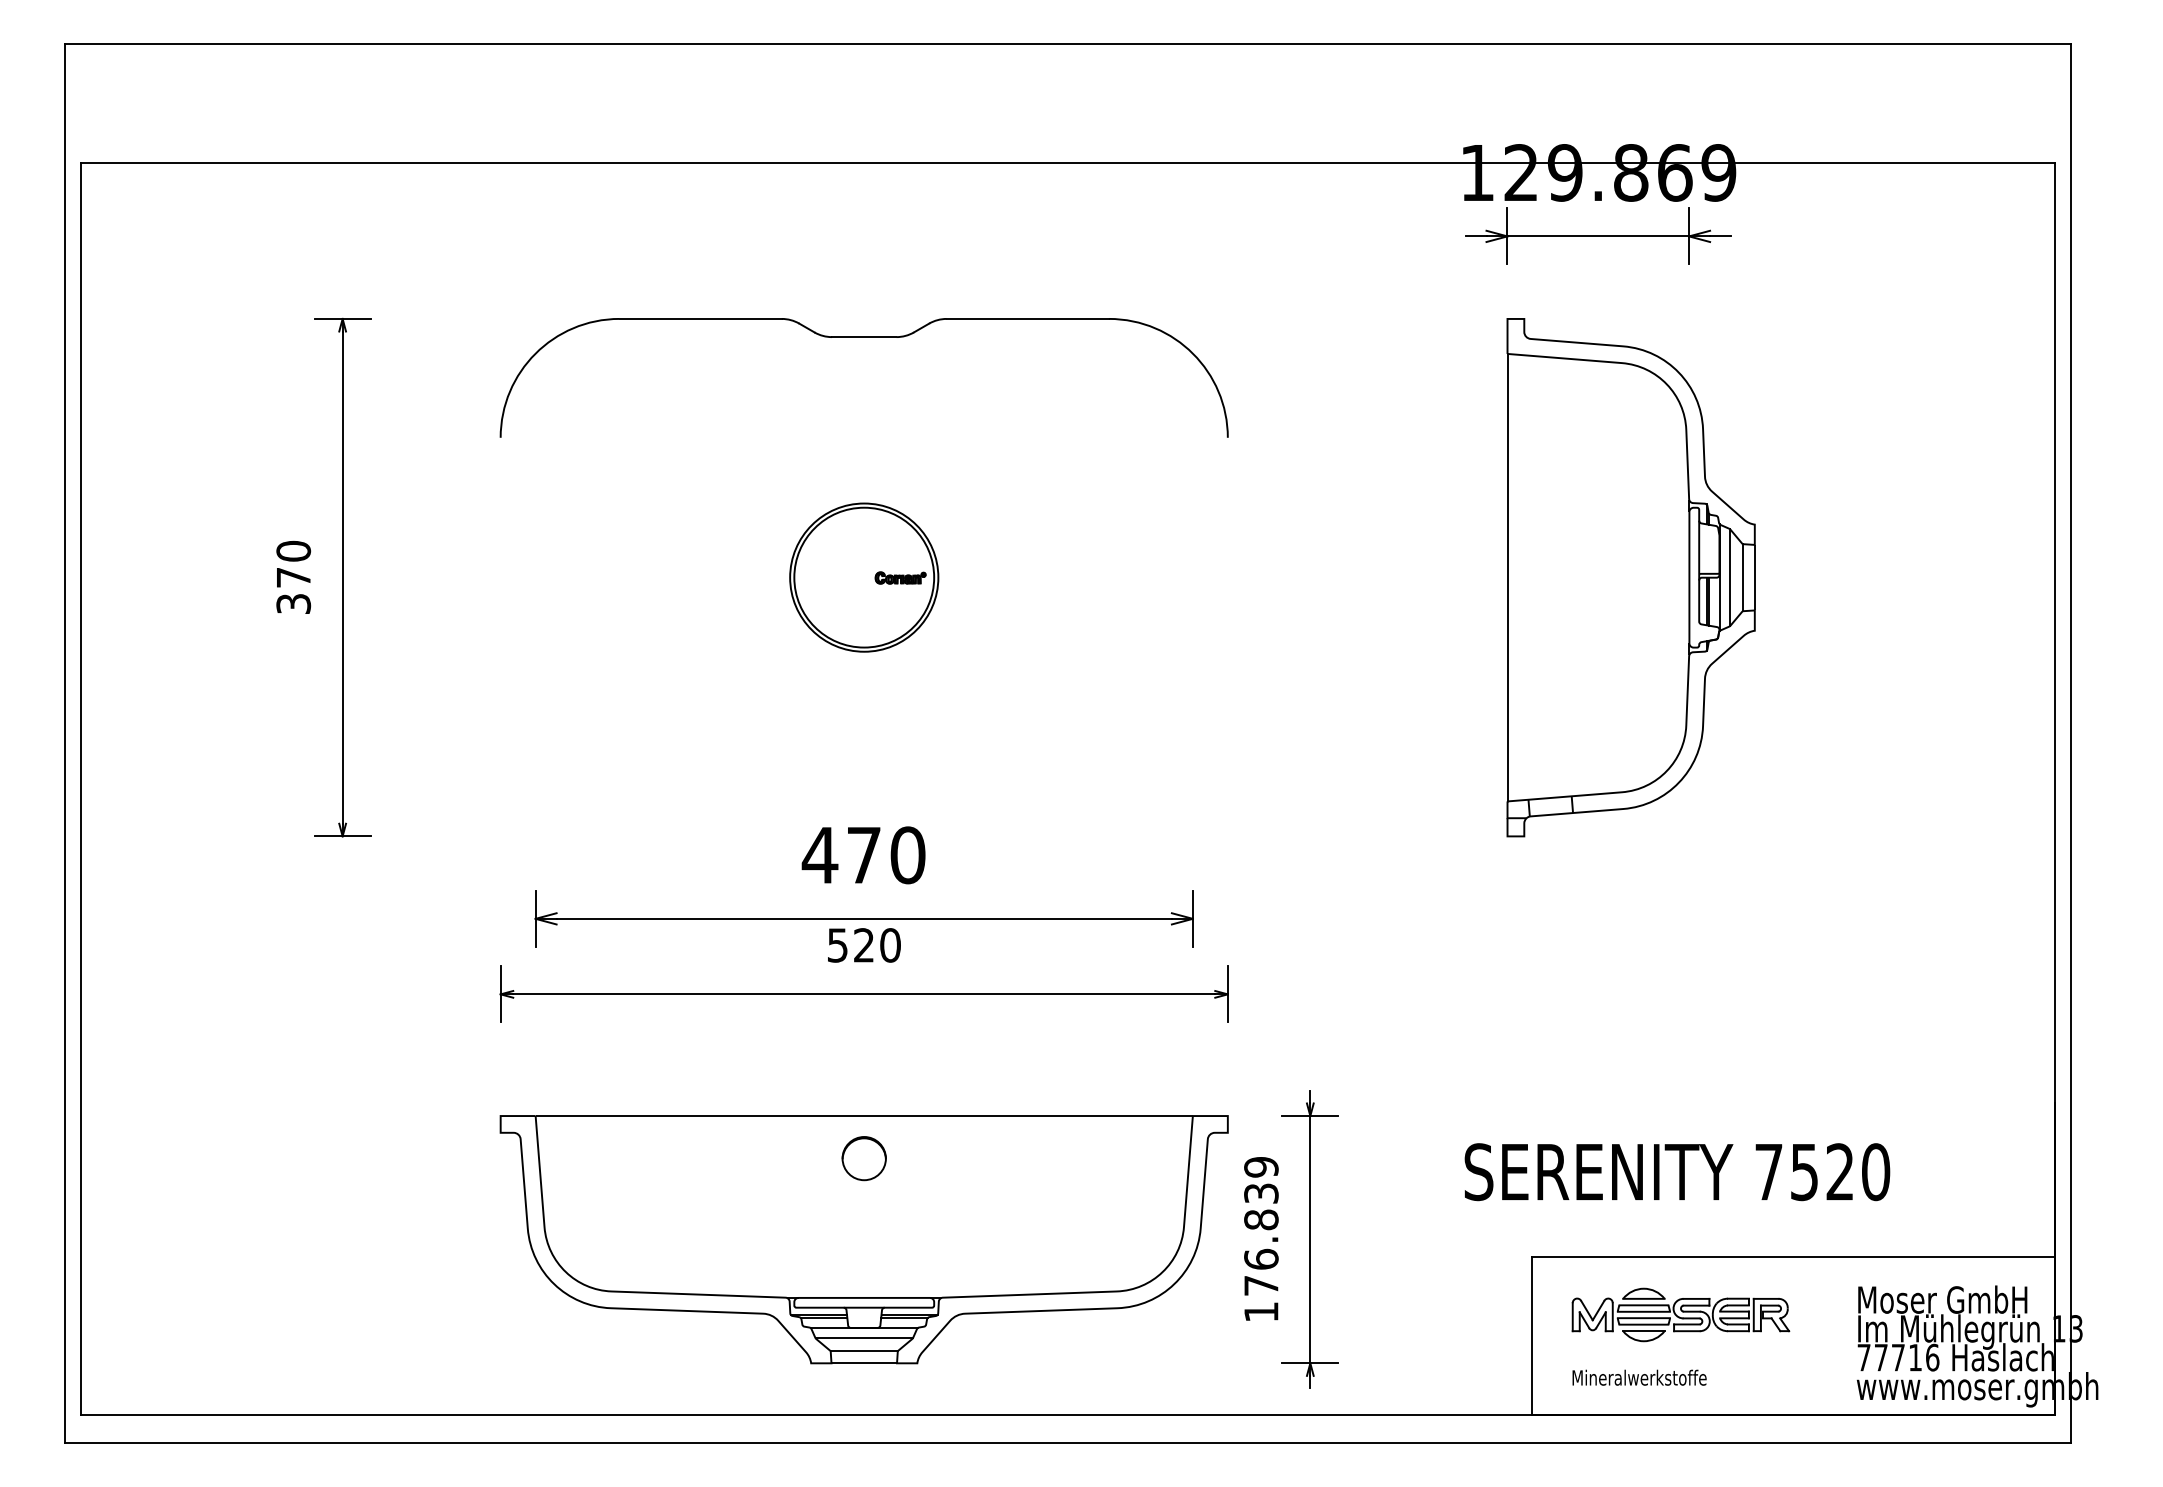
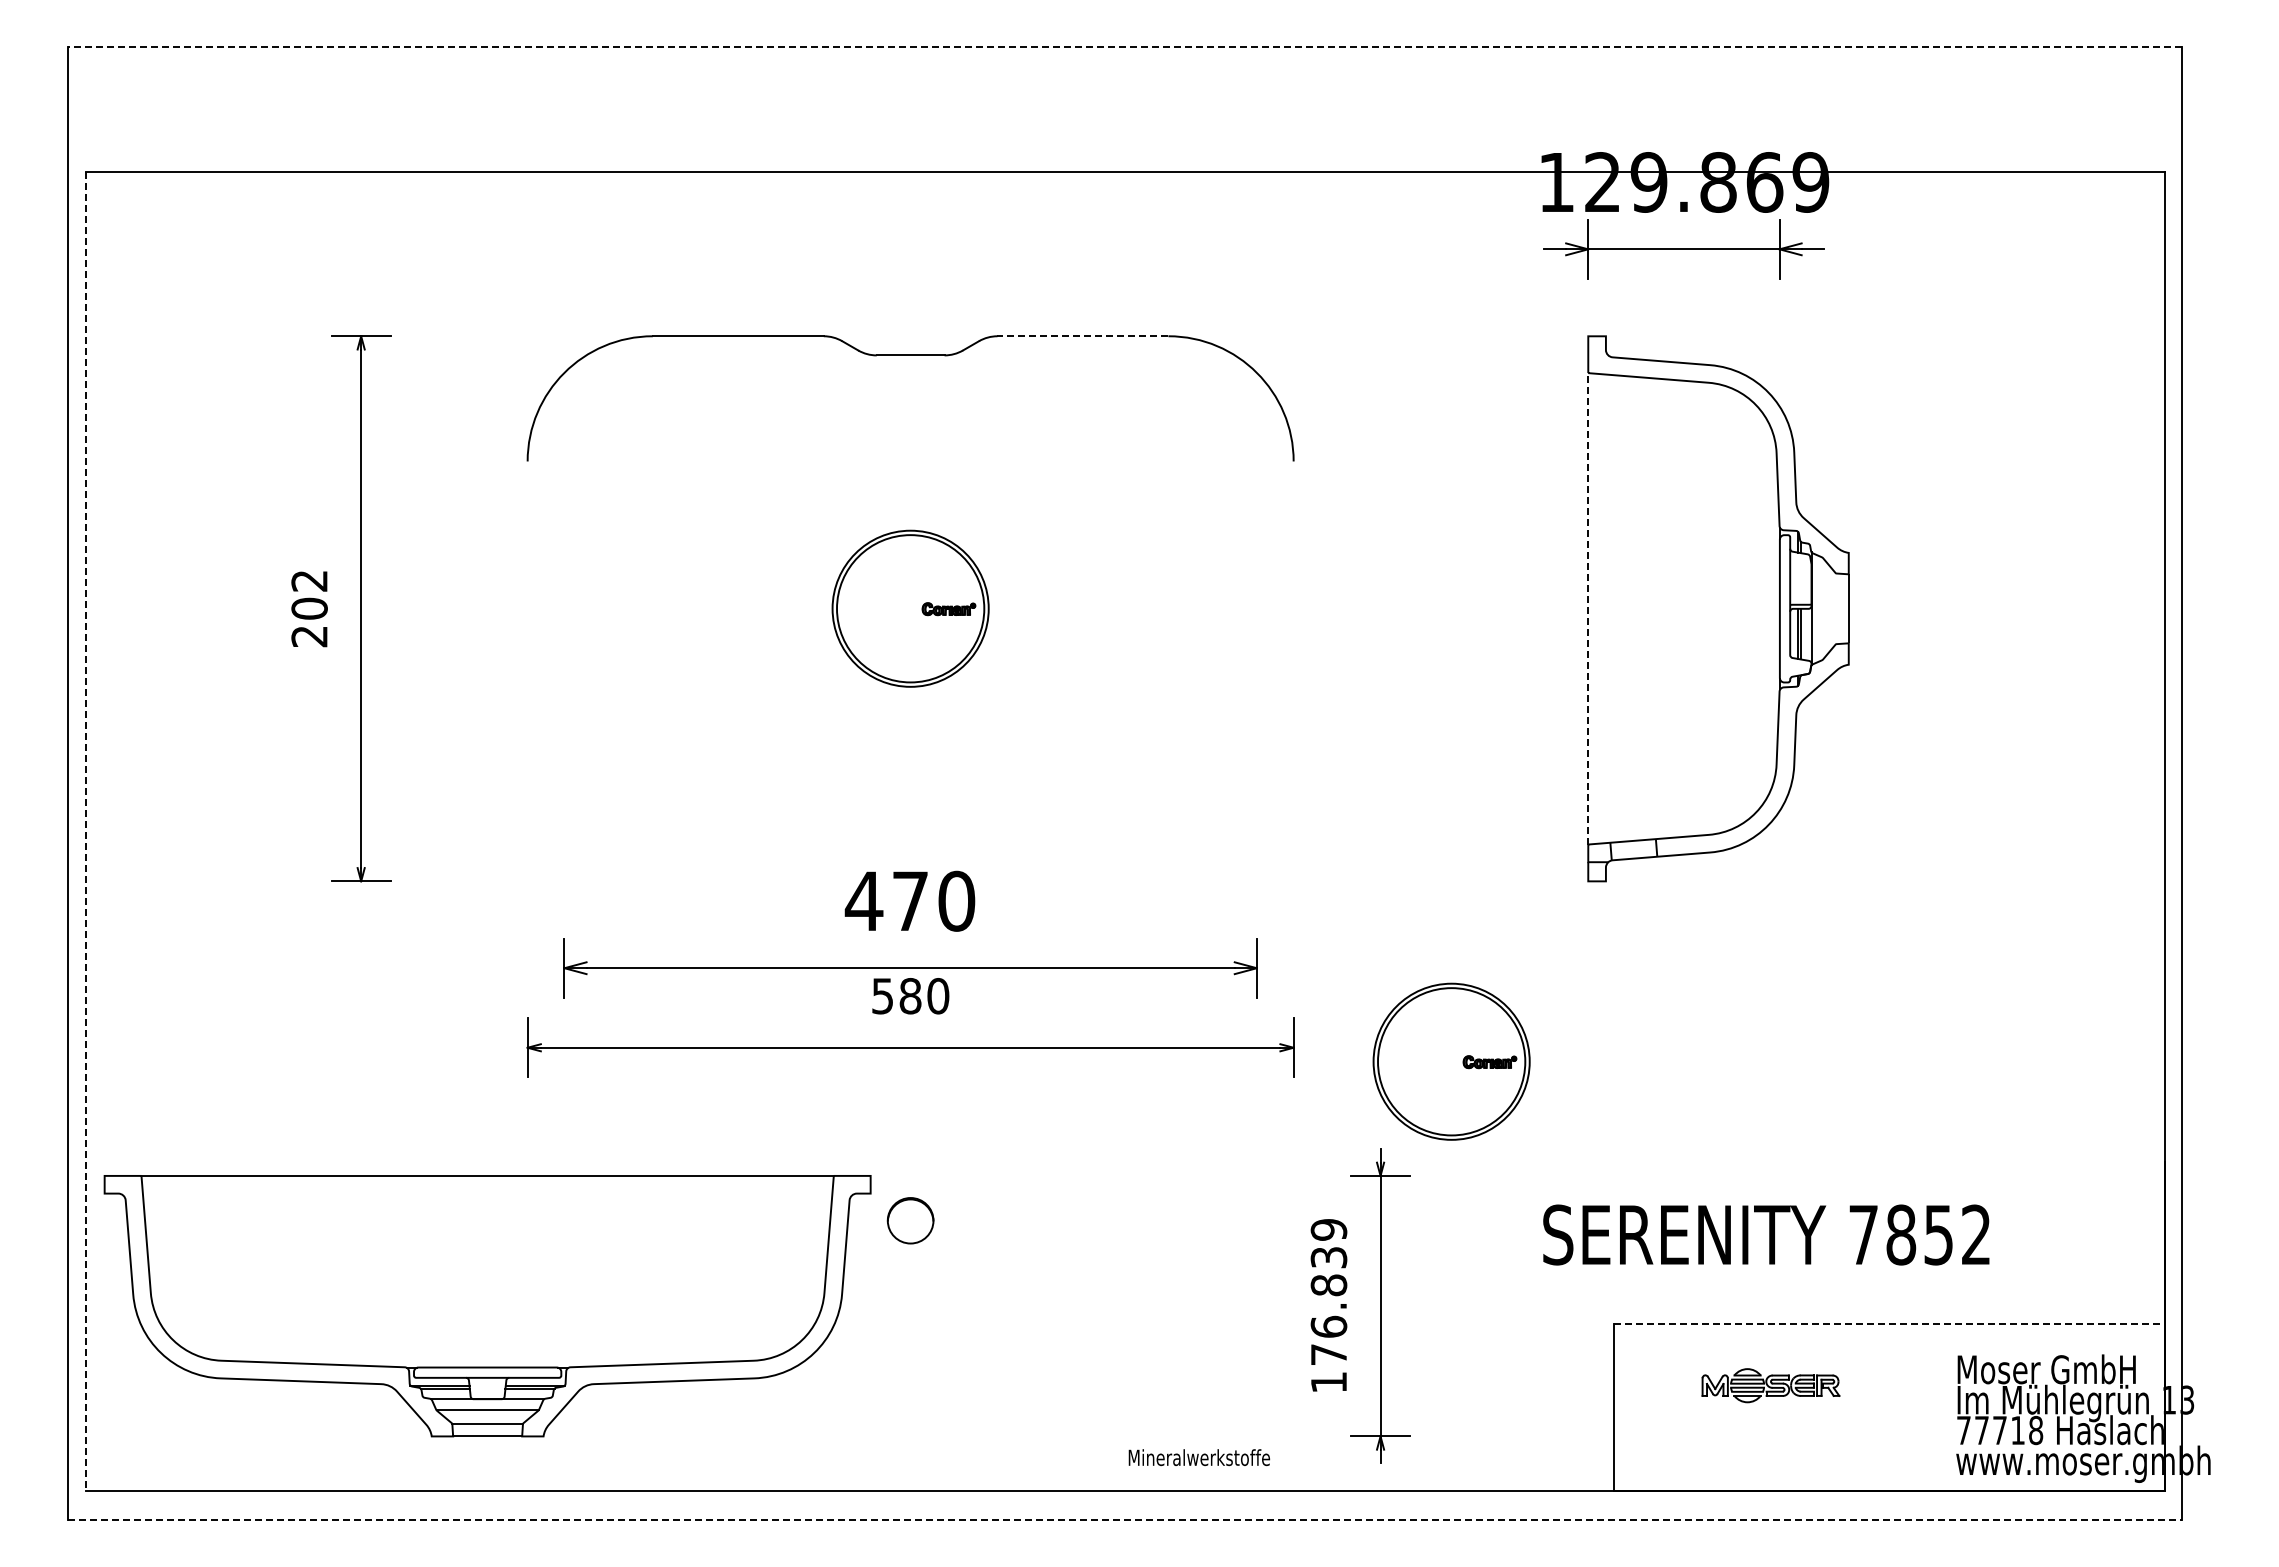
line: (1068, 43) -> (1125, 46), solid -> dashed
line: (1027, 319) -> (1082, 336), solid -> dashed
text: (293, 577) -> (309, 608), 370 -> 202
line: (1507, 577) -> (1588, 608), solid -> dashed
line: (1729, 577) -> (1822, 608), removed
line: (1743, 577) -> (1836, 608), removed
line: (81, 789) -> (86, 831), solid -> dashed
text: (864, 945) -> (910, 996), 520 -> 580
part: (1377, 1007) -> (1451, 1061), added
text: (1839, 1171) -> (1938, 1234), 7520 -> 7852
part: (864, 1239) -> (487, 1306), moved
line: (1793, 1257) -> (1889, 1324), solid -> dashed
part: (1680, 1314) -> (1770, 1385), size x0.6
text: (1933, 1356) -> (2036, 1429), 77716 -> 77718
text: (1639, 1377) -> (1199, 1457), moved
line: (1068, 1443) -> (1125, 1520), solid -> dashed

